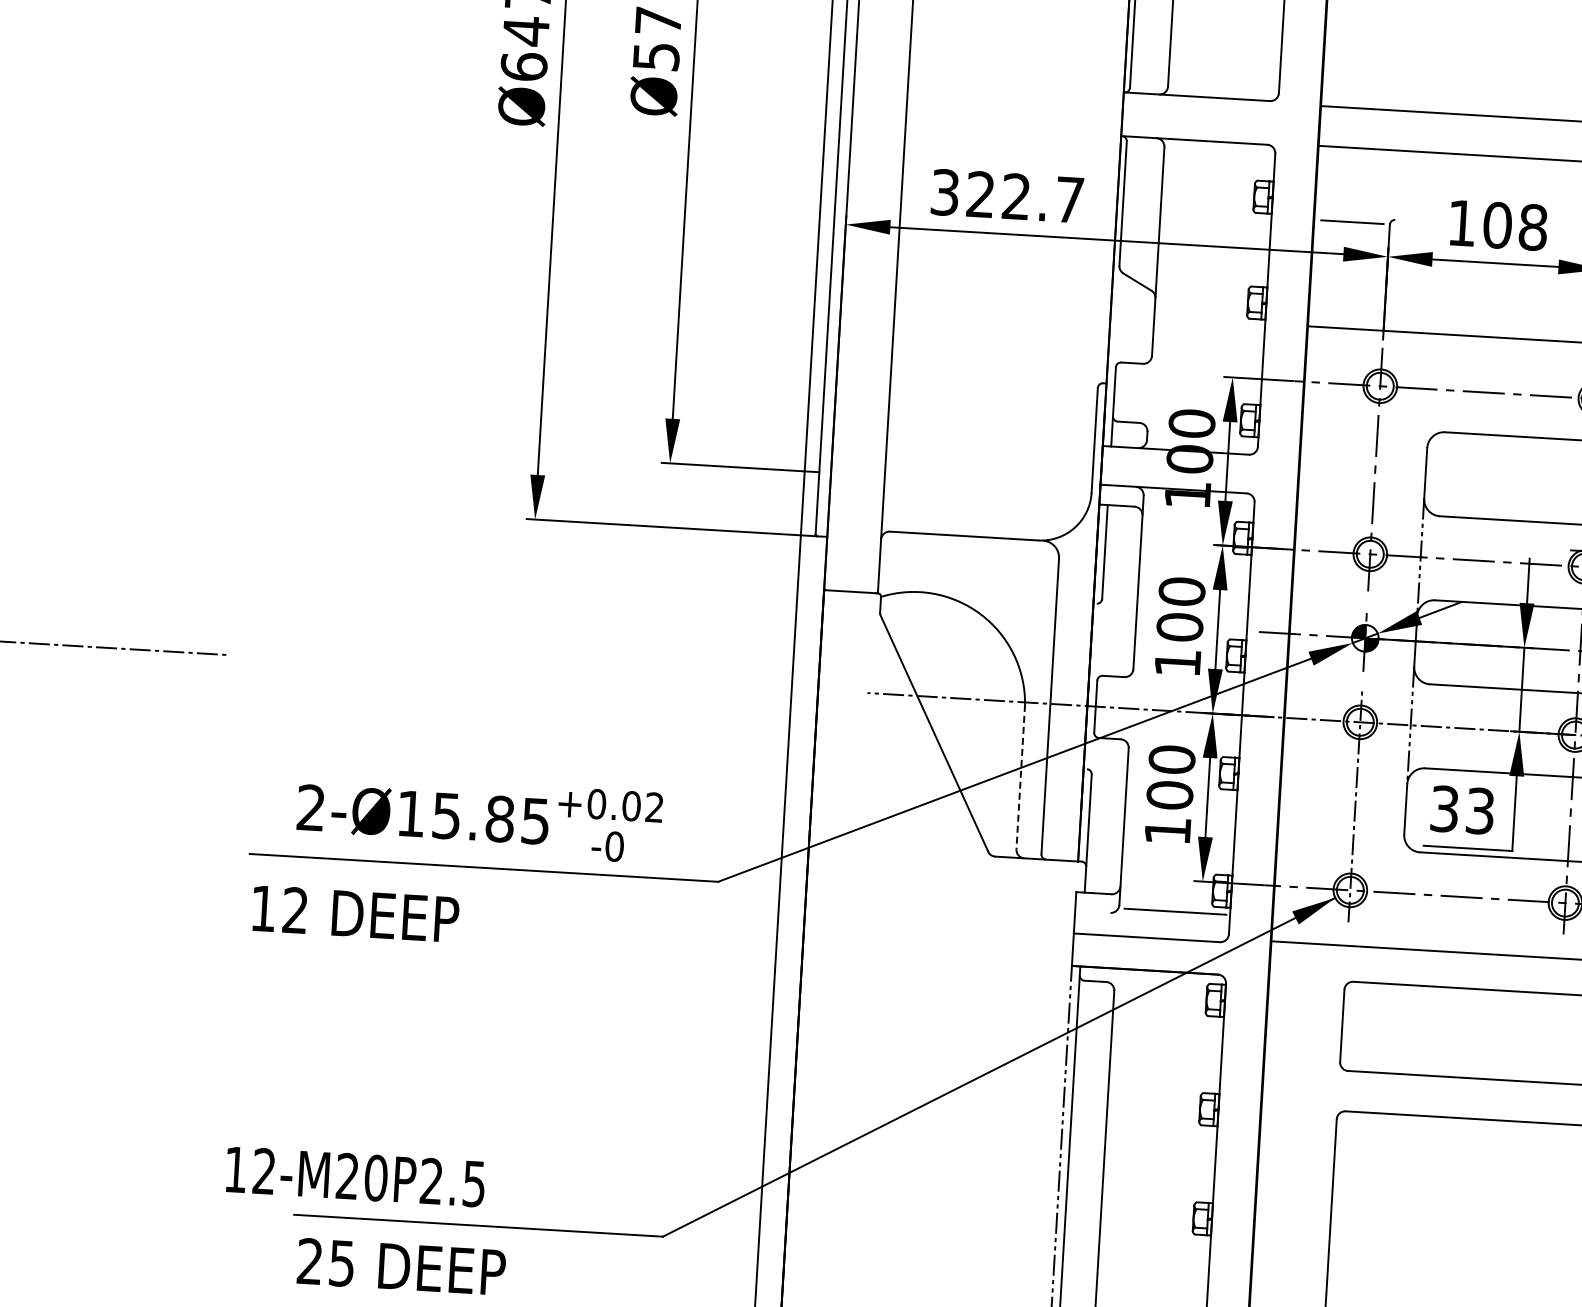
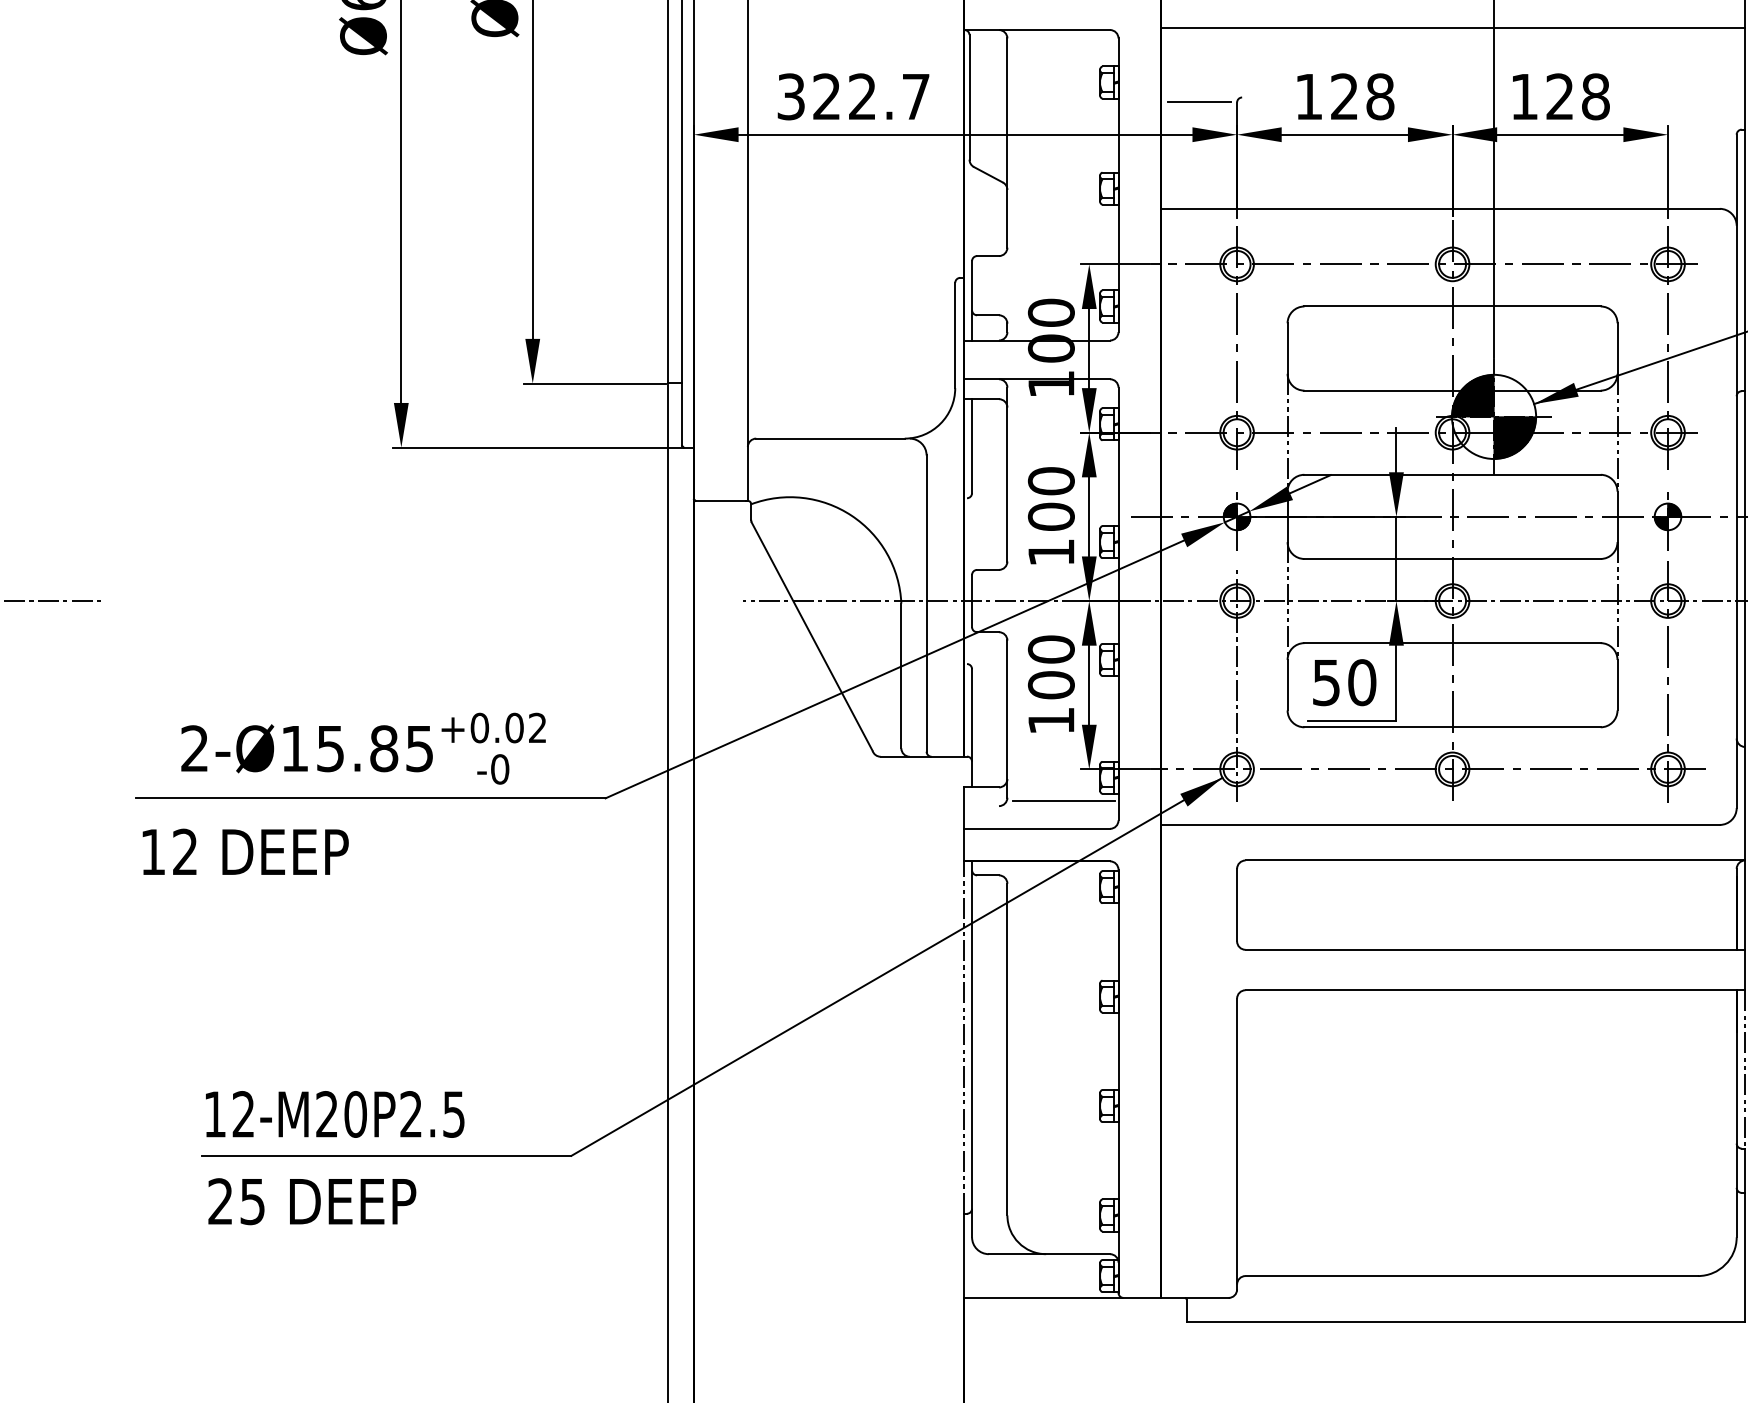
text: (1497, 225) -> (1344, 96), 108 -> 128
line: (1020, 777) -> (901, 676), dashed -> solid
text: (1462, 809) -> (1344, 682), 33 -> 50
text: (356, 1177) -> (335, 1114), moved

